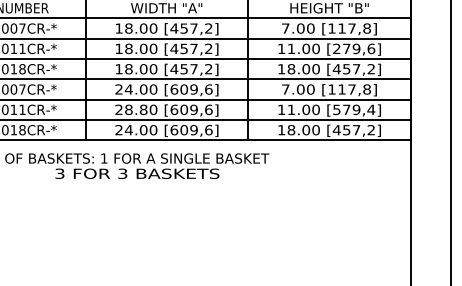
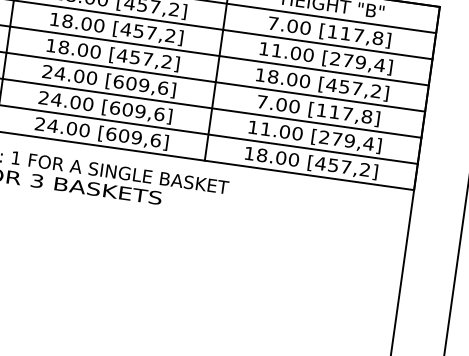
text: (371, 48) -> (380, 64), [279,6] -> [279,4]
text: (135, 109) -> (65, 100), 28.80 -> 24.00
text: (336, 109) -> (323, 136), [579,4] -> [279,4]

